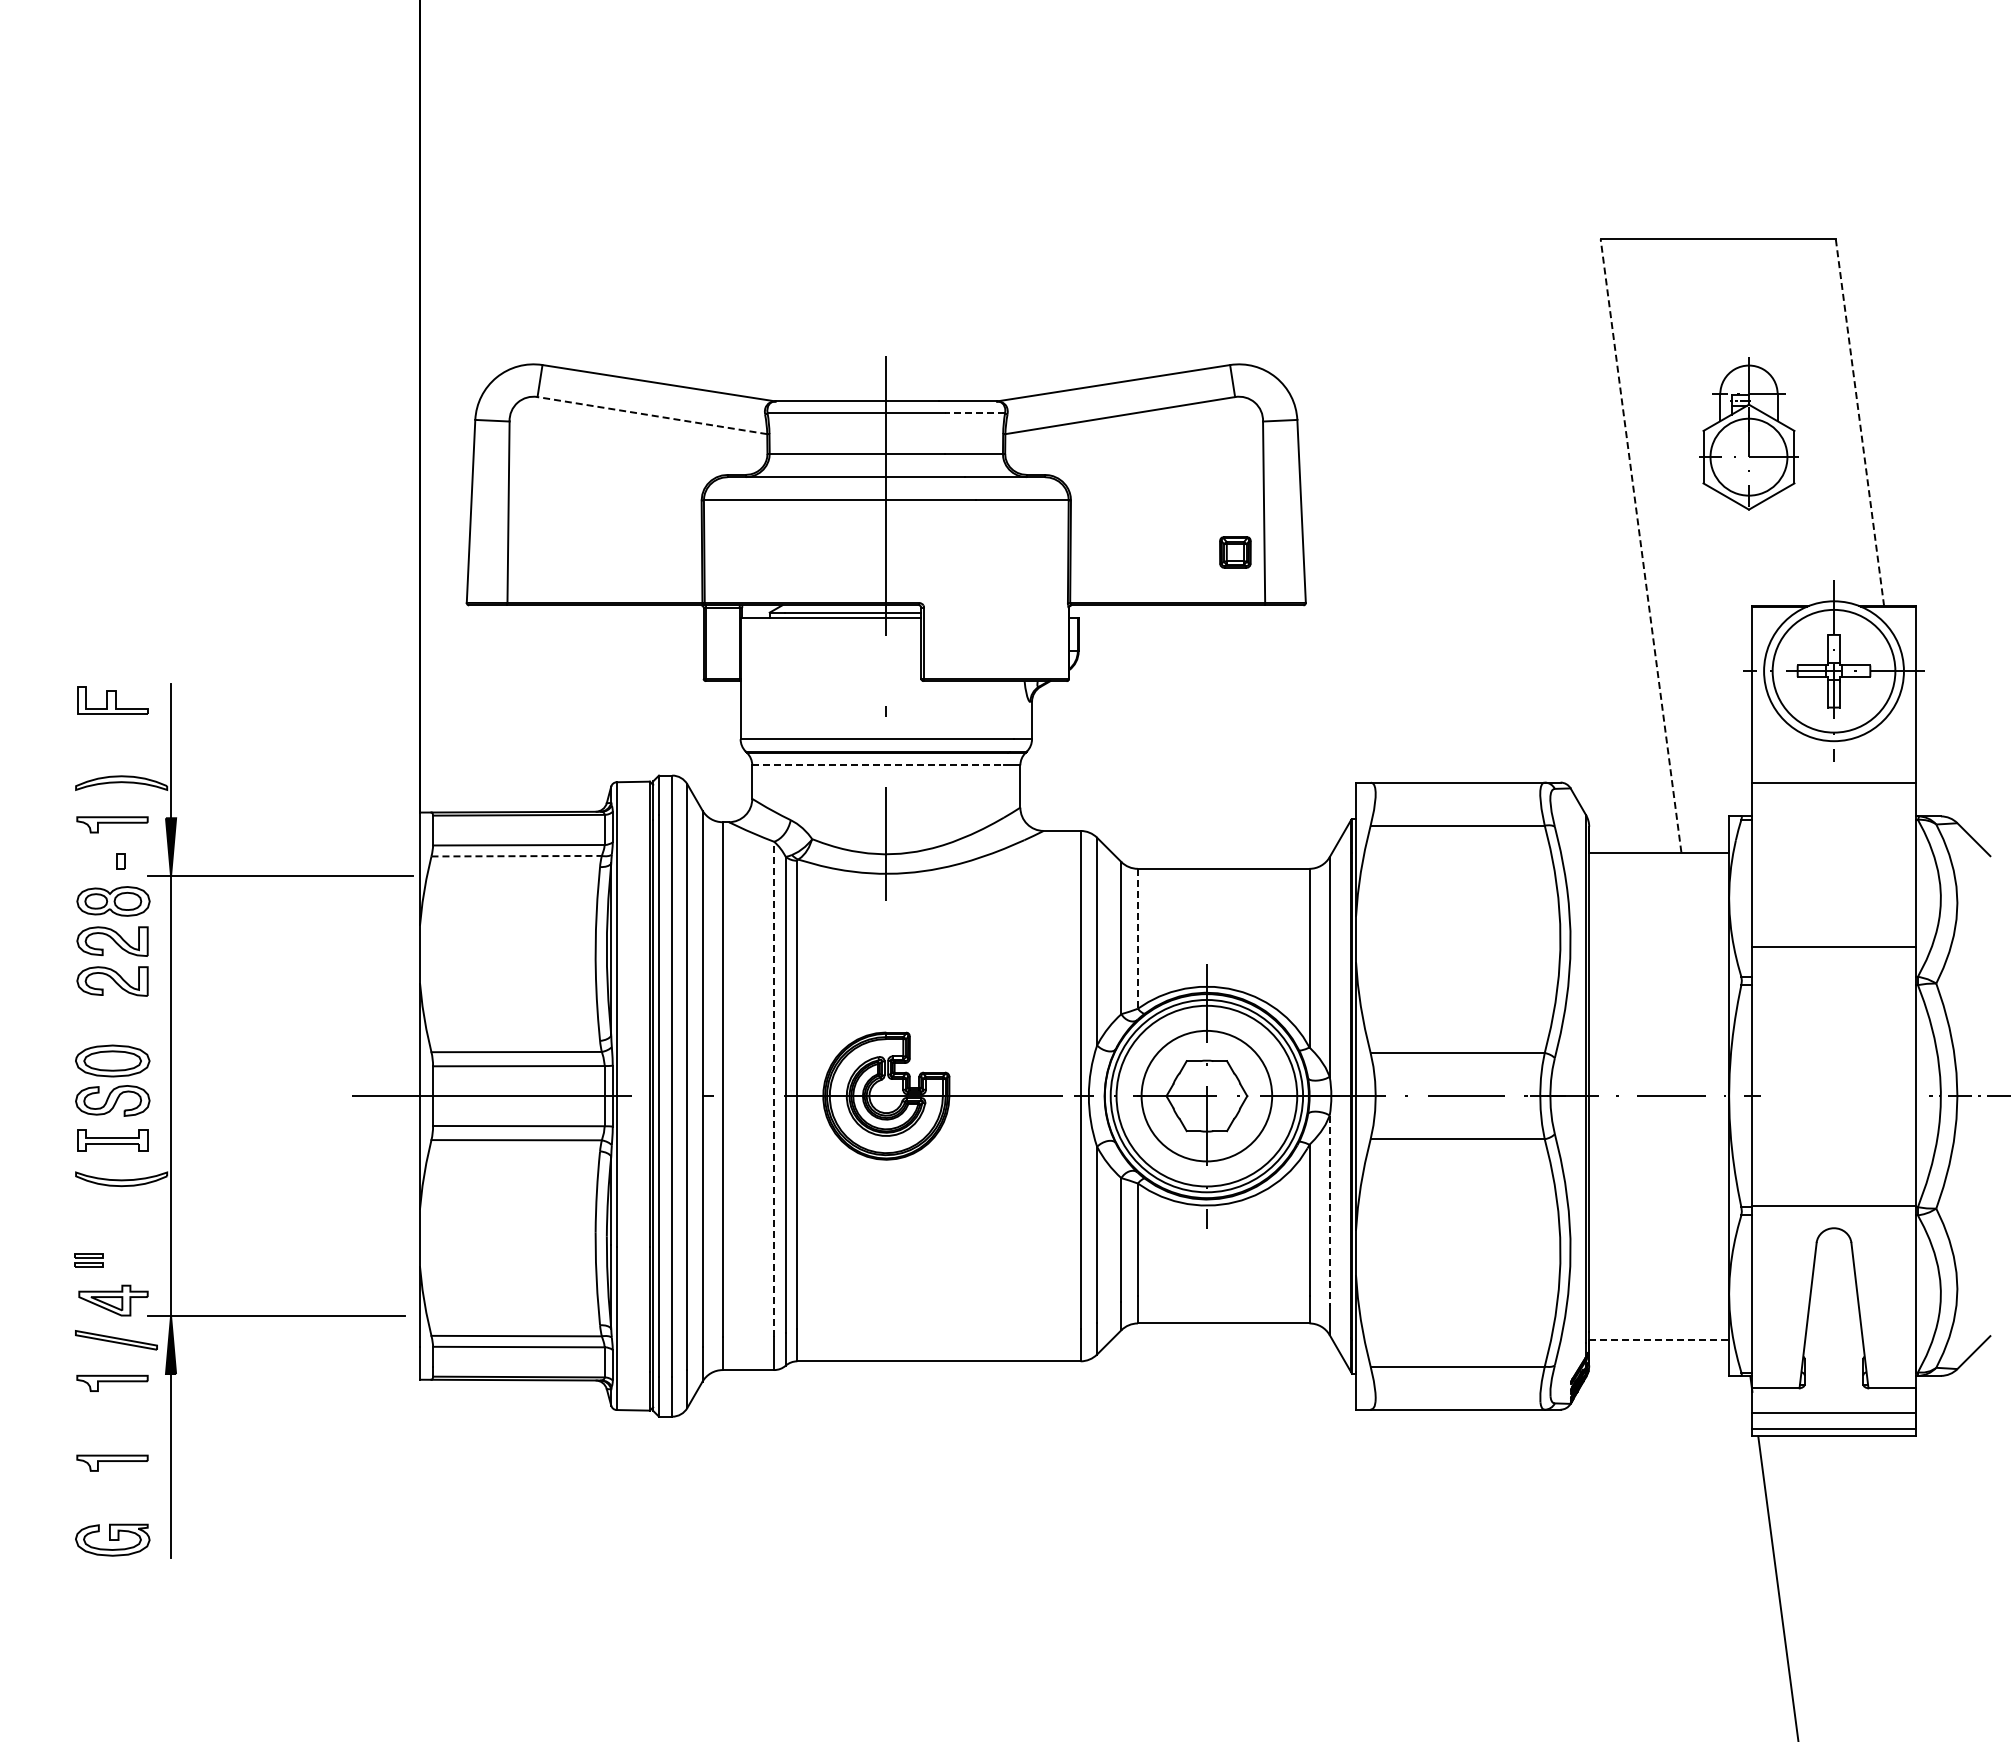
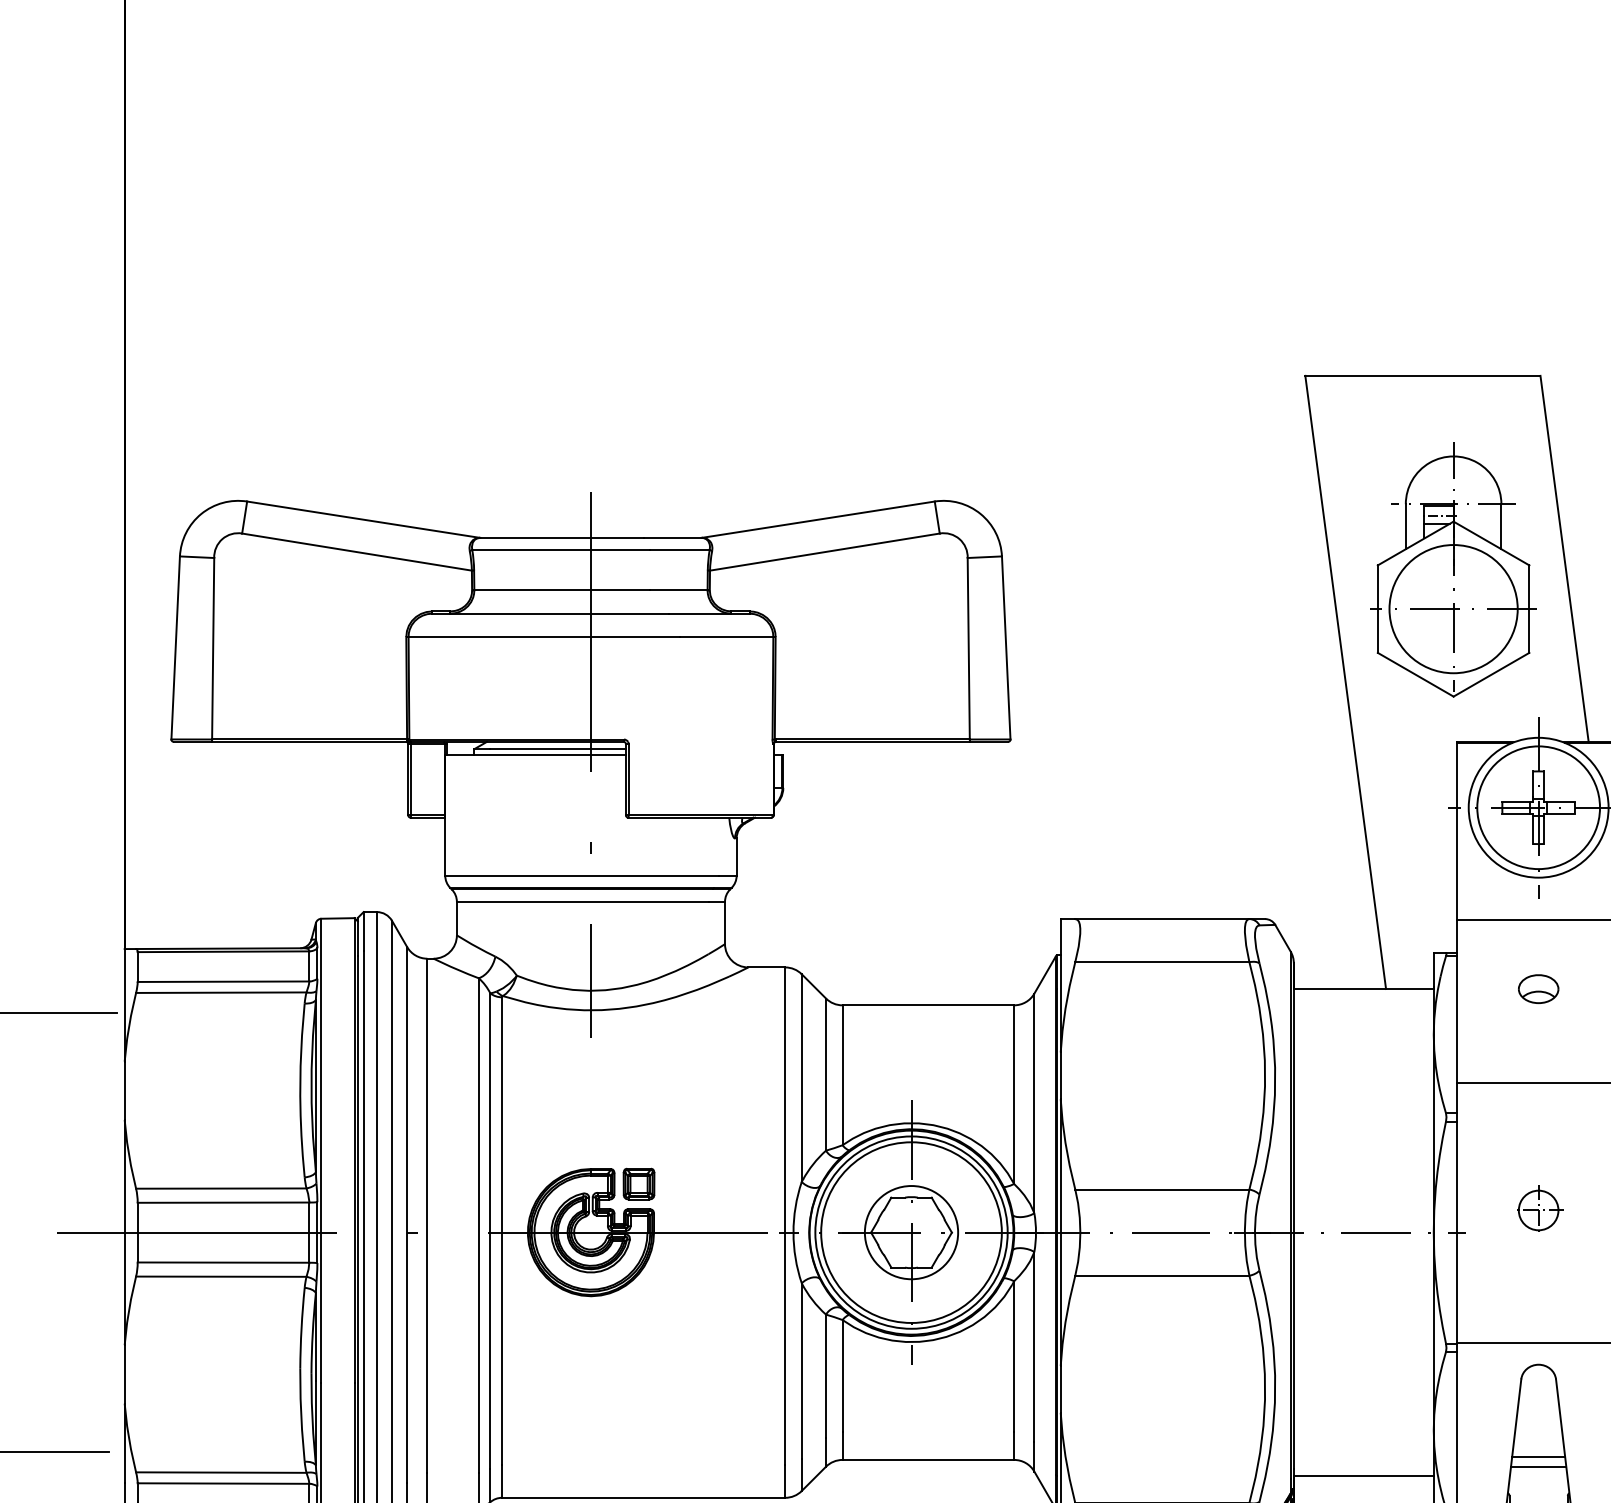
line: (974, 413) -> (679, 549), dashed -> solid
line: (651, 415) -> (356, 551), dashed -> solid
line: (1859, 422) -> (1564, 558), dashed -> solid
part: (1748, 433) -> (1453, 569), size x1.67
line: (1640, 545) -> (1345, 681), dashed -> solid
part: (1235, 552) -> (639, 1183), moved
line: (878, 765) -> (583, 901), dashed -> solid
part: (1833, 852) -> (1538, 988), added
line: (517, 856) -> (222, 992), dashed -> solid
line: (1137, 938) -> (842, 1074), dashed -> solid
part: (1833, 1073) -> (1538, 1209), added
line: (774, 1088) -> (479, 1224), dashed -> solid
circle: (1206, 1095) -> (911, 1231), size x0.71
line: (1329, 1211) -> (1034, 1347), dashed -> solid
line: (1833, 1320) -> (1538, 1456), added
line: (1833, 1330) -> (1538, 1466), added
line: (1659, 1339) -> (1364, 1475), dashed -> solid

